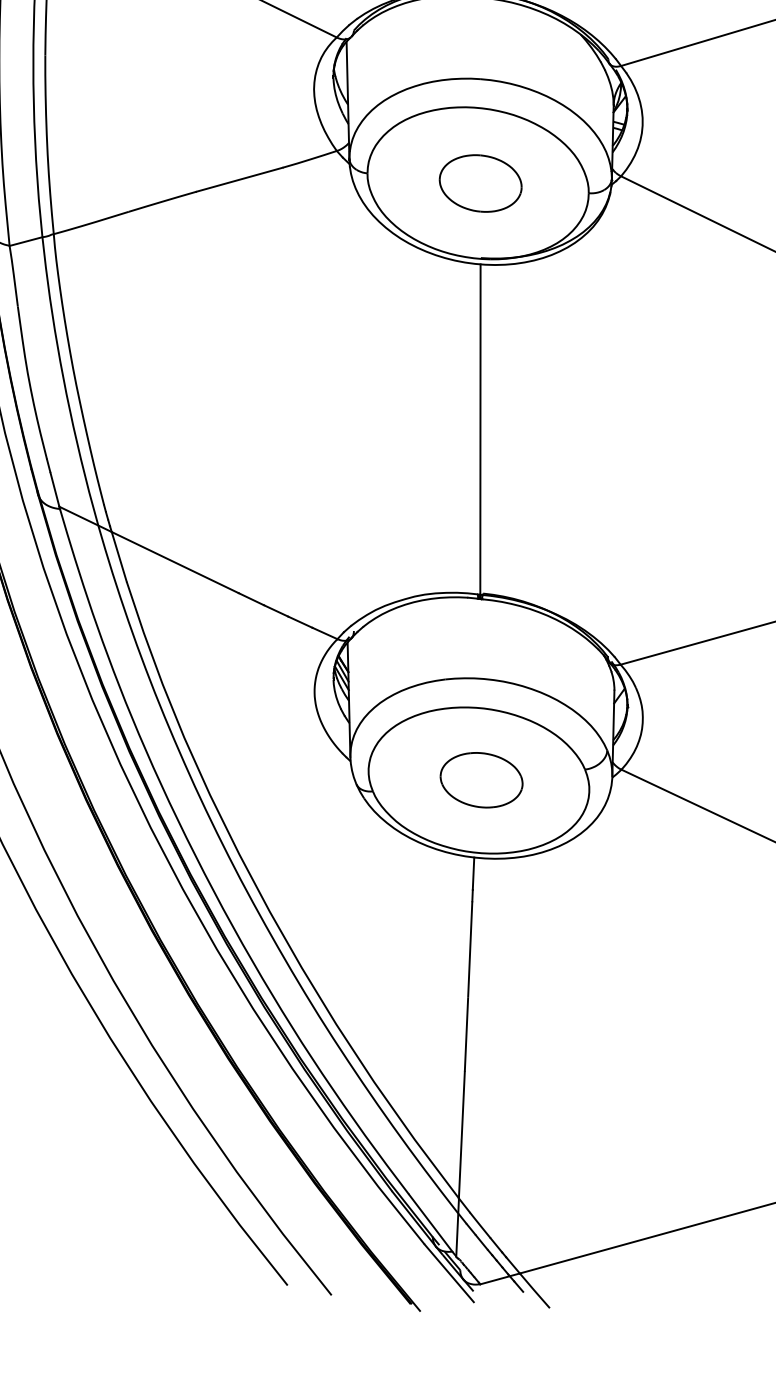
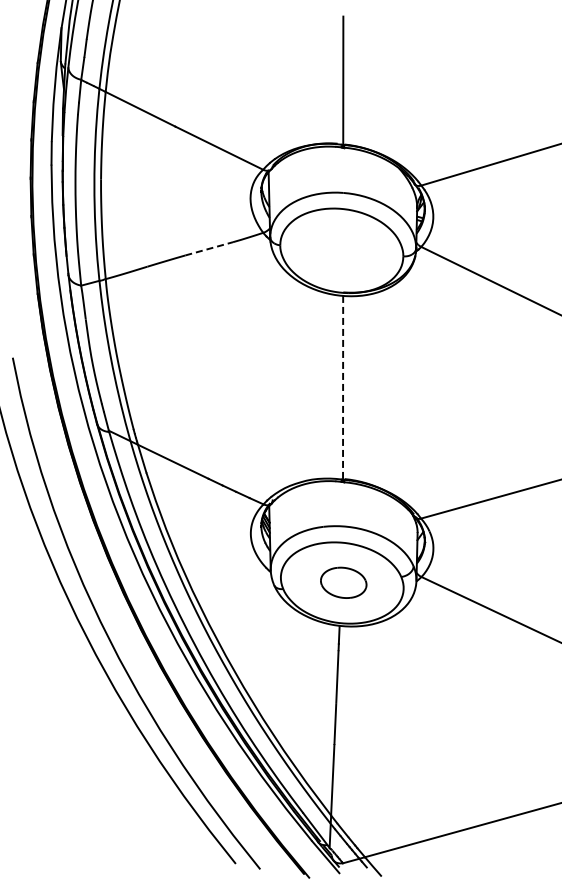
line: (240, 179) -> (209, 248), solid -> dashed
part: (479, 182) -> (342, 250), removed
line: (481, 428) -> (343, 387), solid -> dashed

